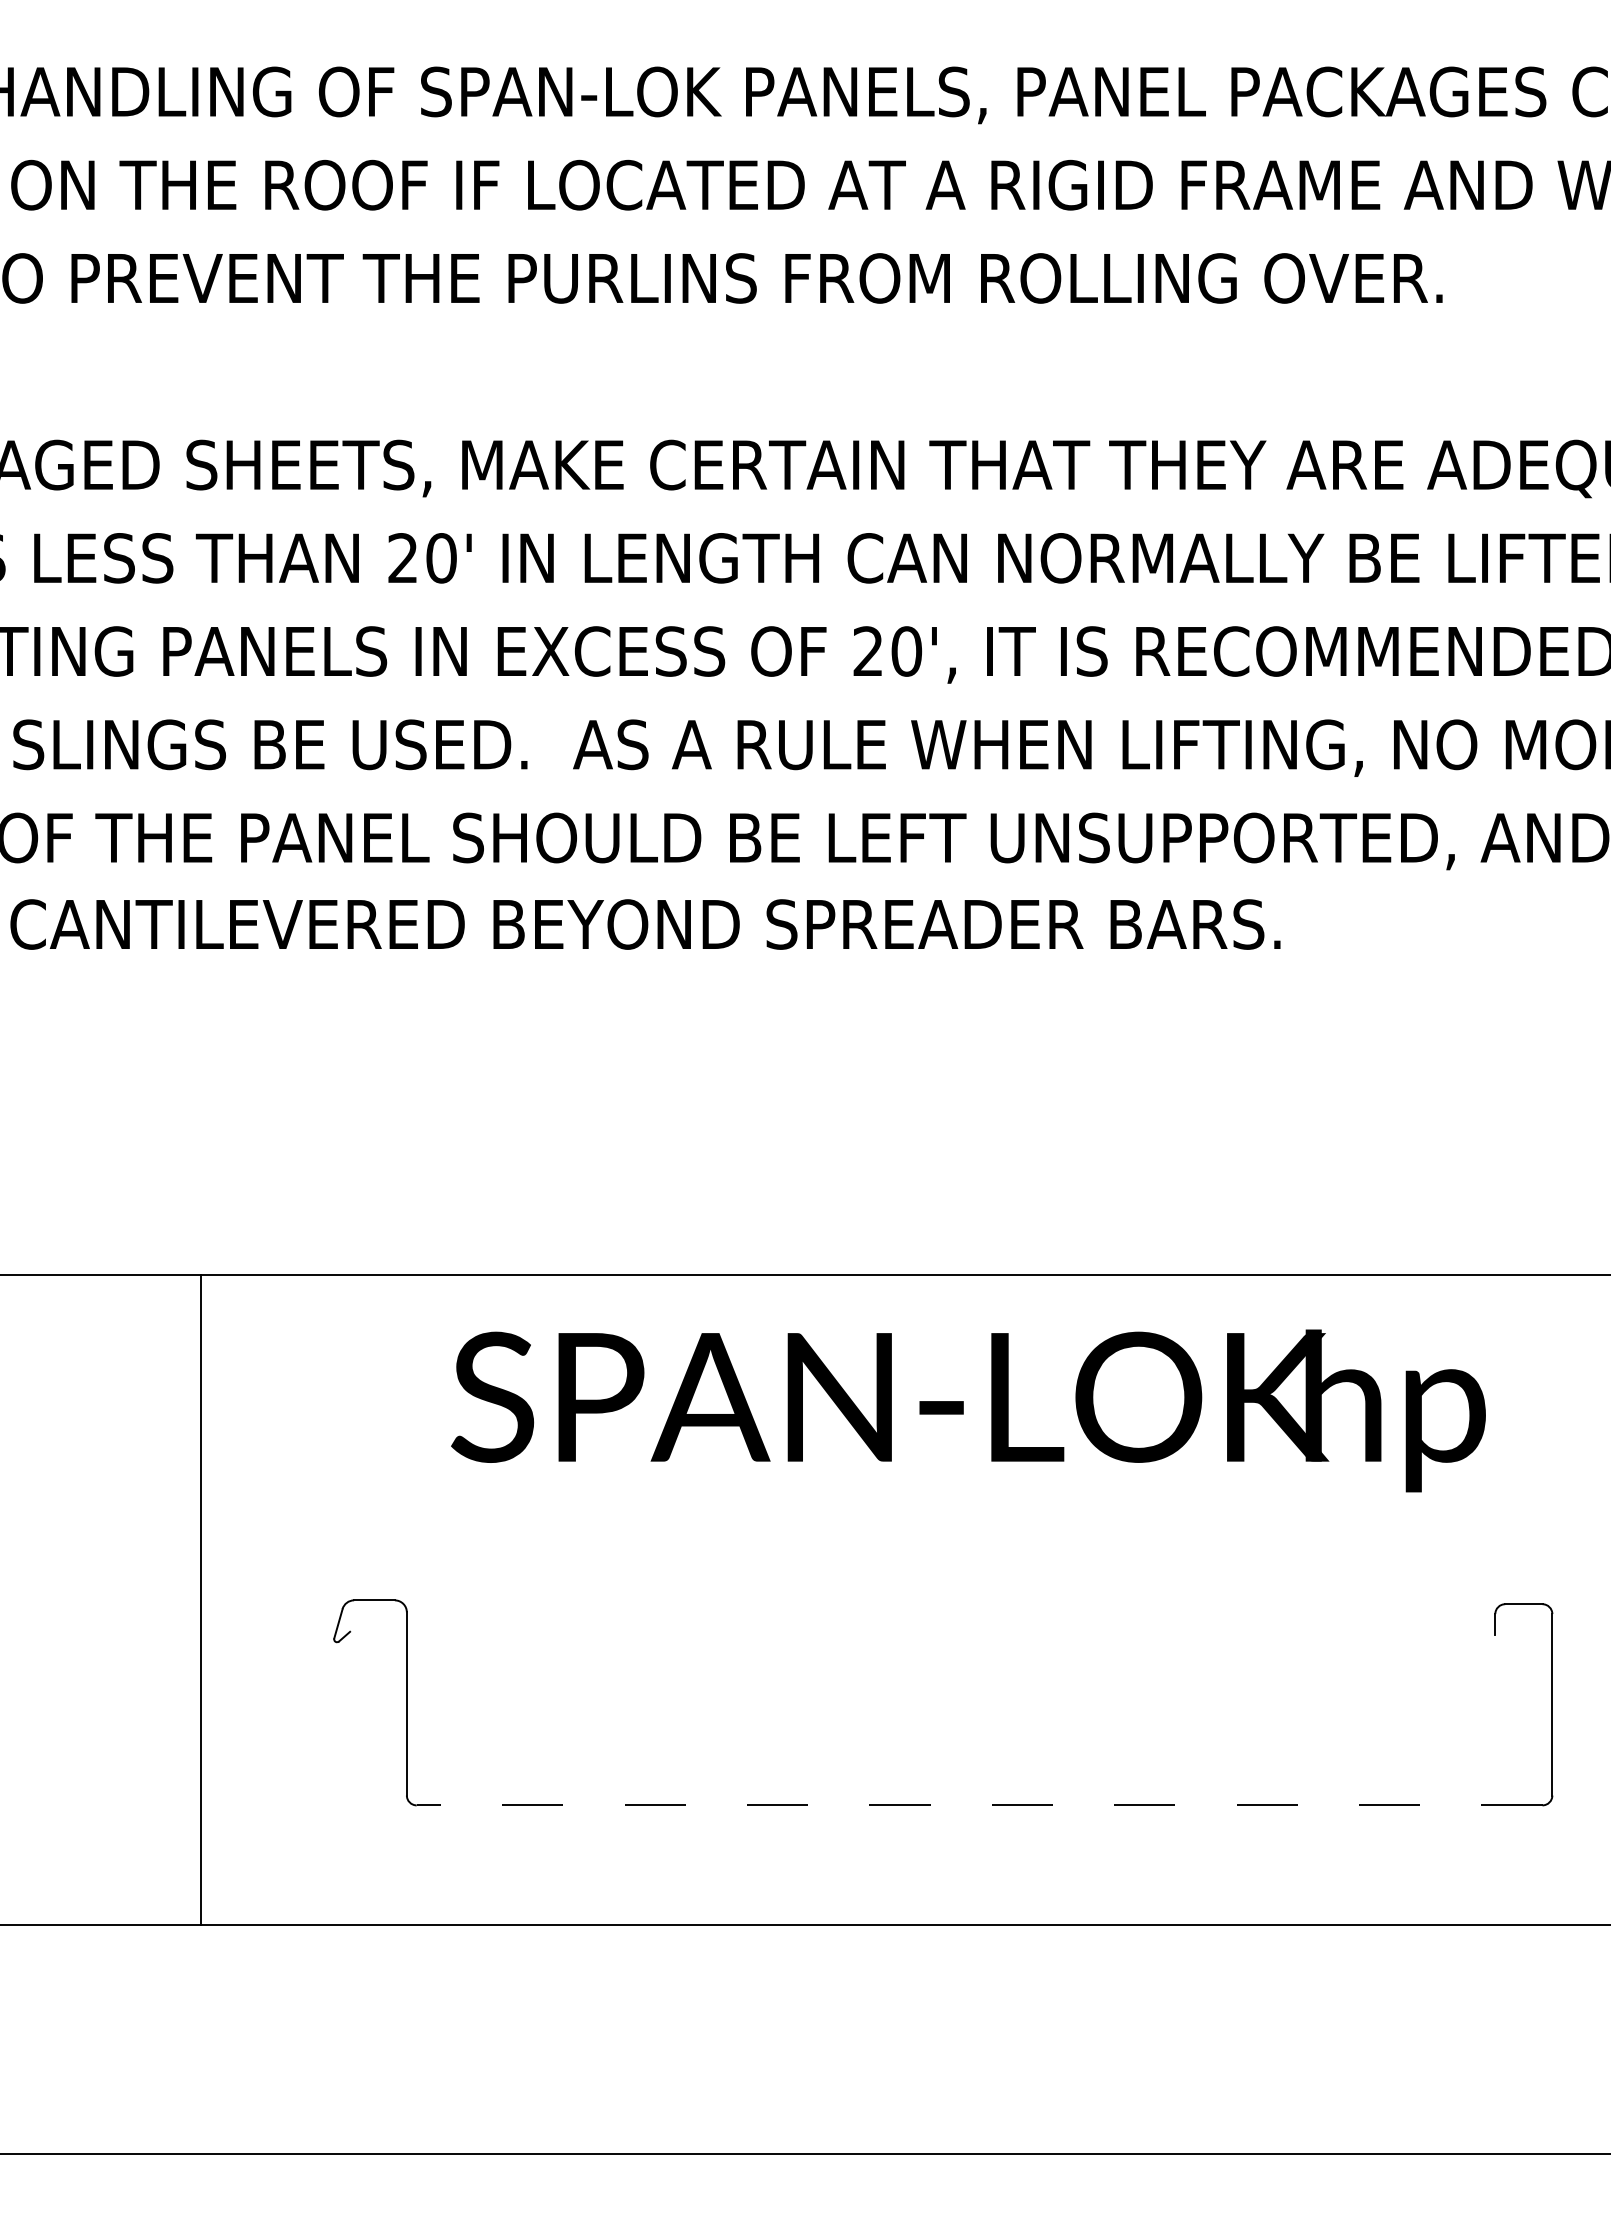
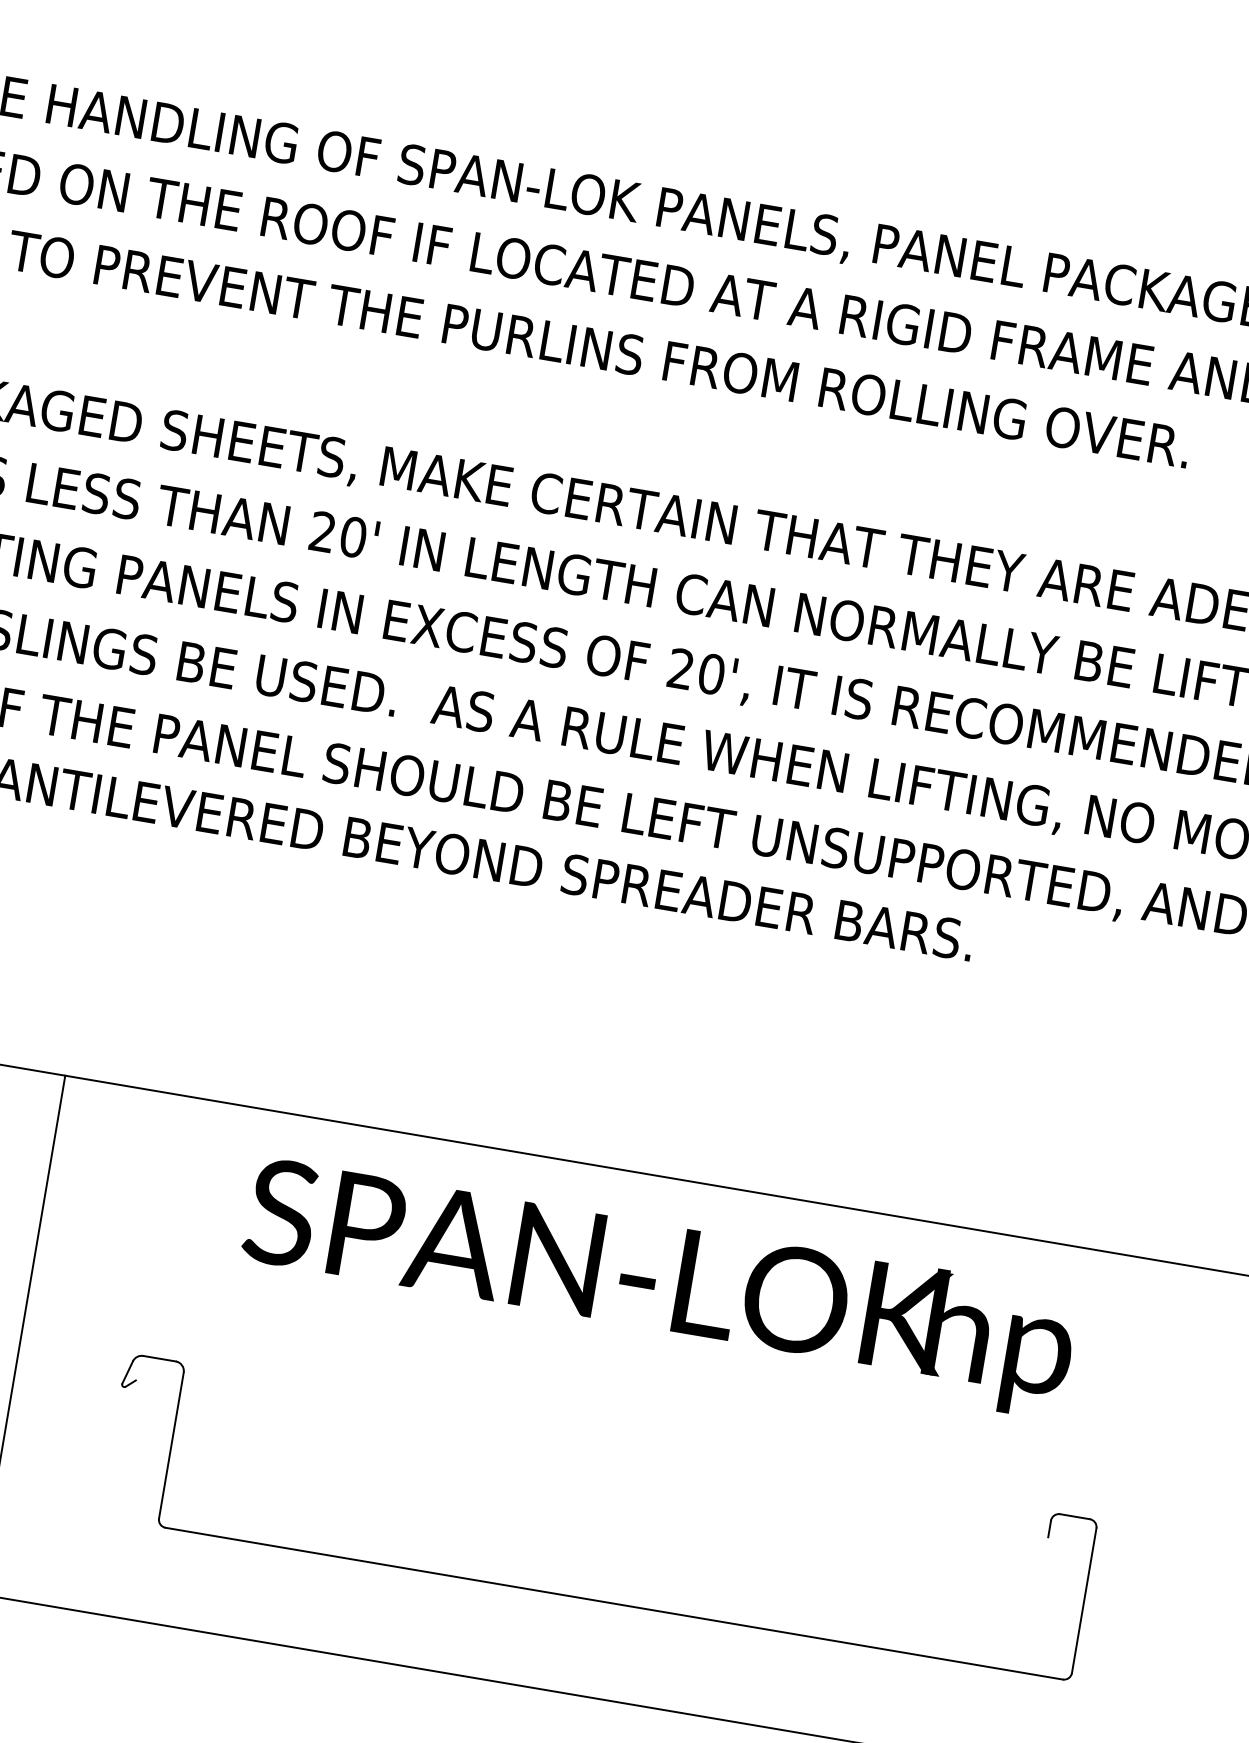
line: (979, 1805) -> (614, 1603), dashed -> solid

